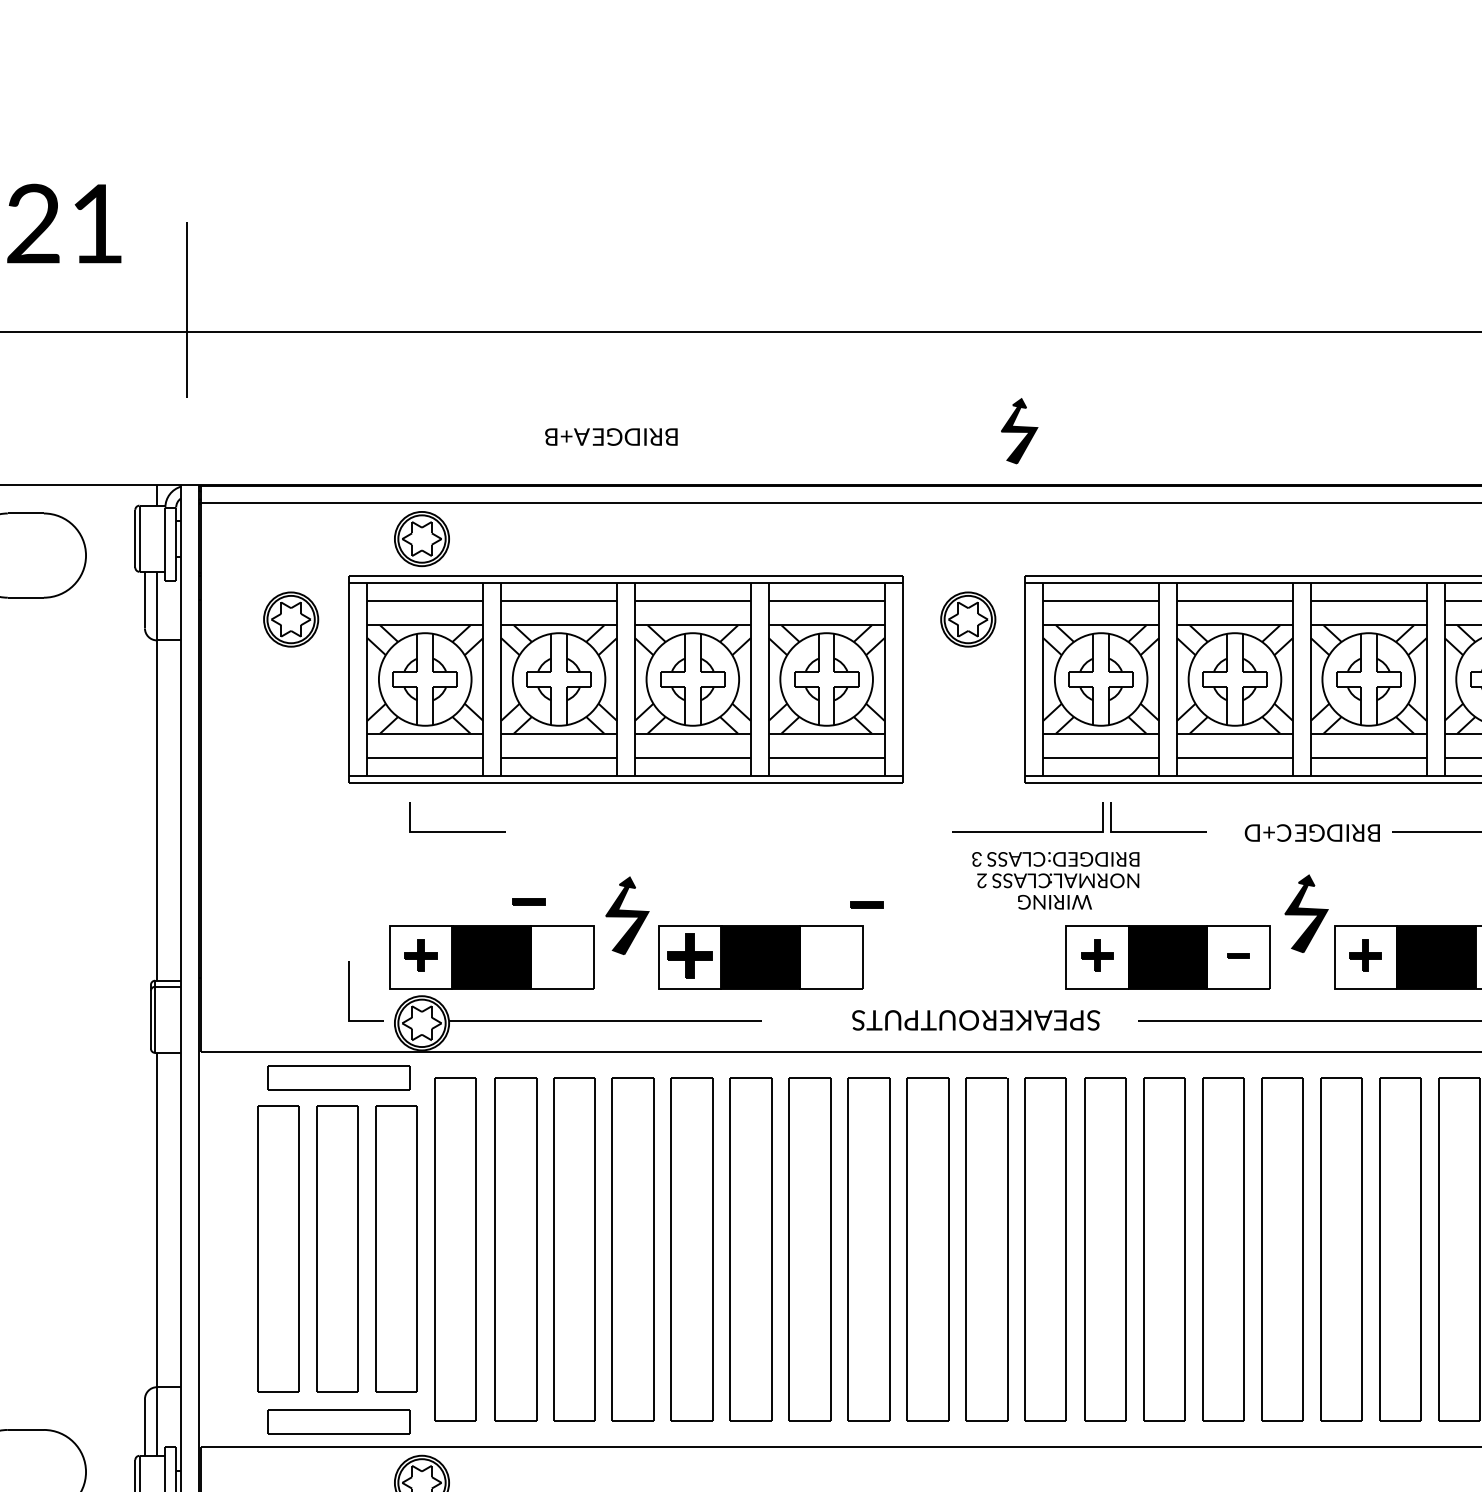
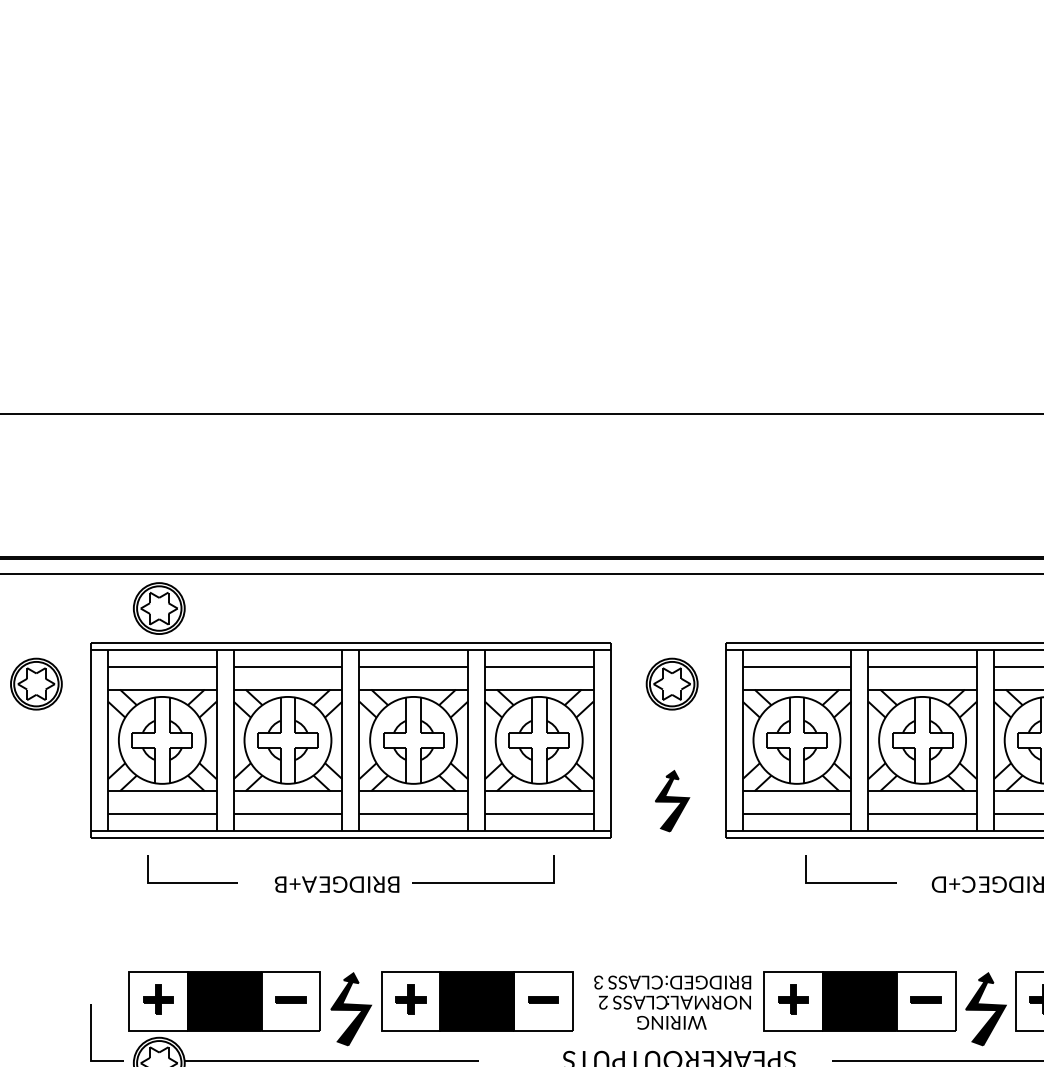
part: (1019, 431) -> (672, 801), moved
text: (611, 436) -> (337, 884), moved
line: (1027, 831) -> (482, 883), moved
text: (1055, 880) -> (672, 1002), moved
part: (528, 901) -> (290, 999), moved
part: (866, 904) -> (542, 999), moved
part: (1306, 913) -> (985, 1008), moved
part: (627, 915) -> (351, 1008), moved
part: (689, 955) -> (410, 999), size x0.71
part: (1238, 955) -> (925, 999), size x1.43

